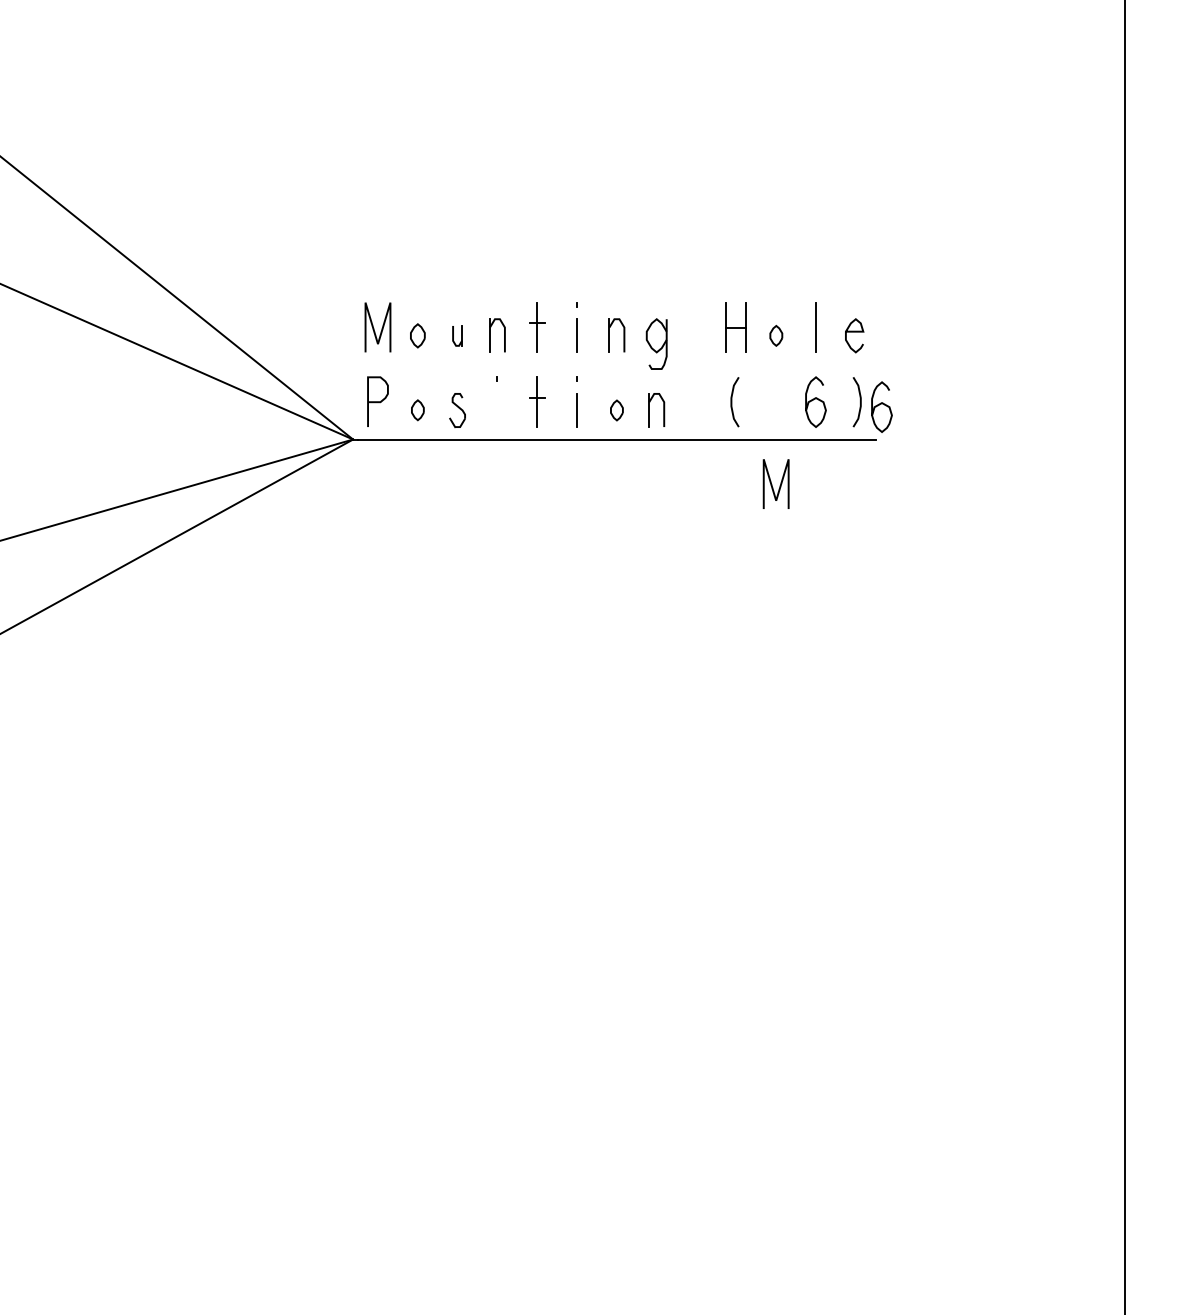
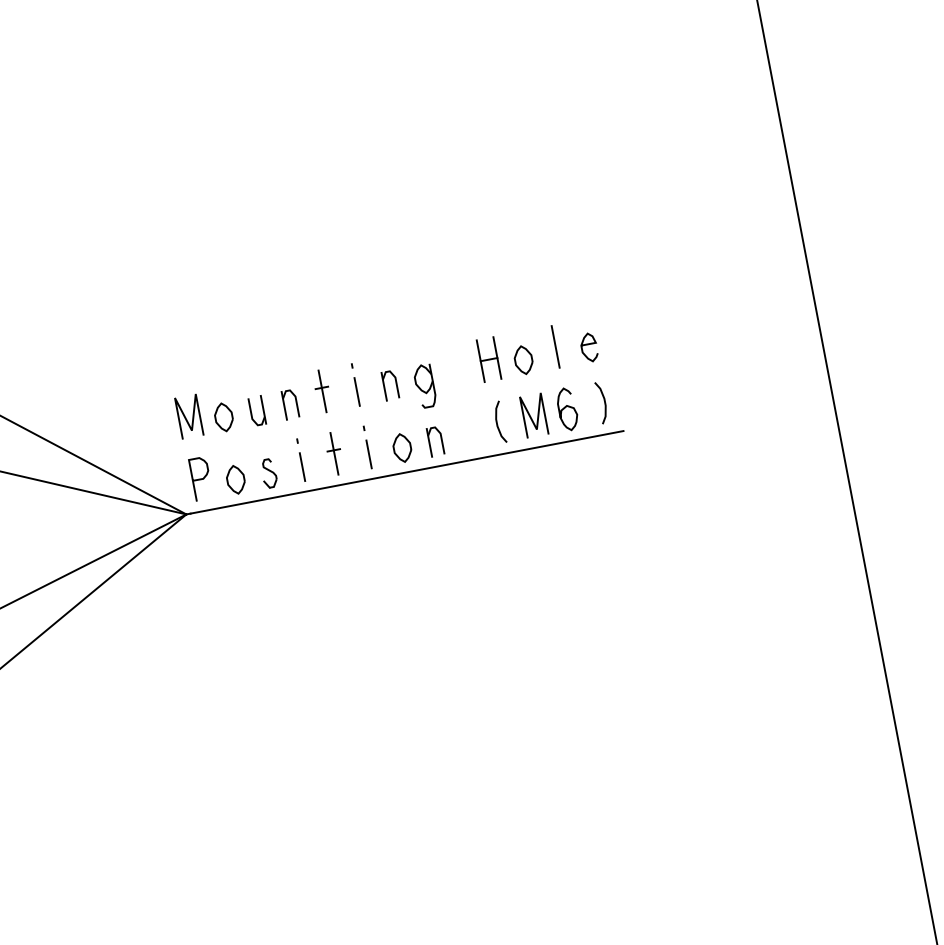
part: (417, 335) -> (223, 417), size x1.43
part: (457, 335) -> (257, 410), size x1.67
part: (776, 335) -> (523, 359), size x1.67
curve: (881, 404) -> (622, 400), removed
part: (417, 409) -> (235, 479), size x1.67
line: (497, 410) -> (302, 467), added
part: (616, 410) -> (402, 448), size x1.67
line: (772, 484) -> (531, 416), moved

